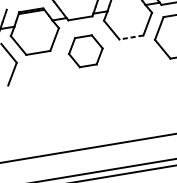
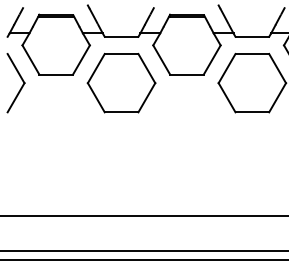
line: (131, 37) -> (186, 74), dashed -> solid
part: (85, 50) -> (121, 82), size x1.43

